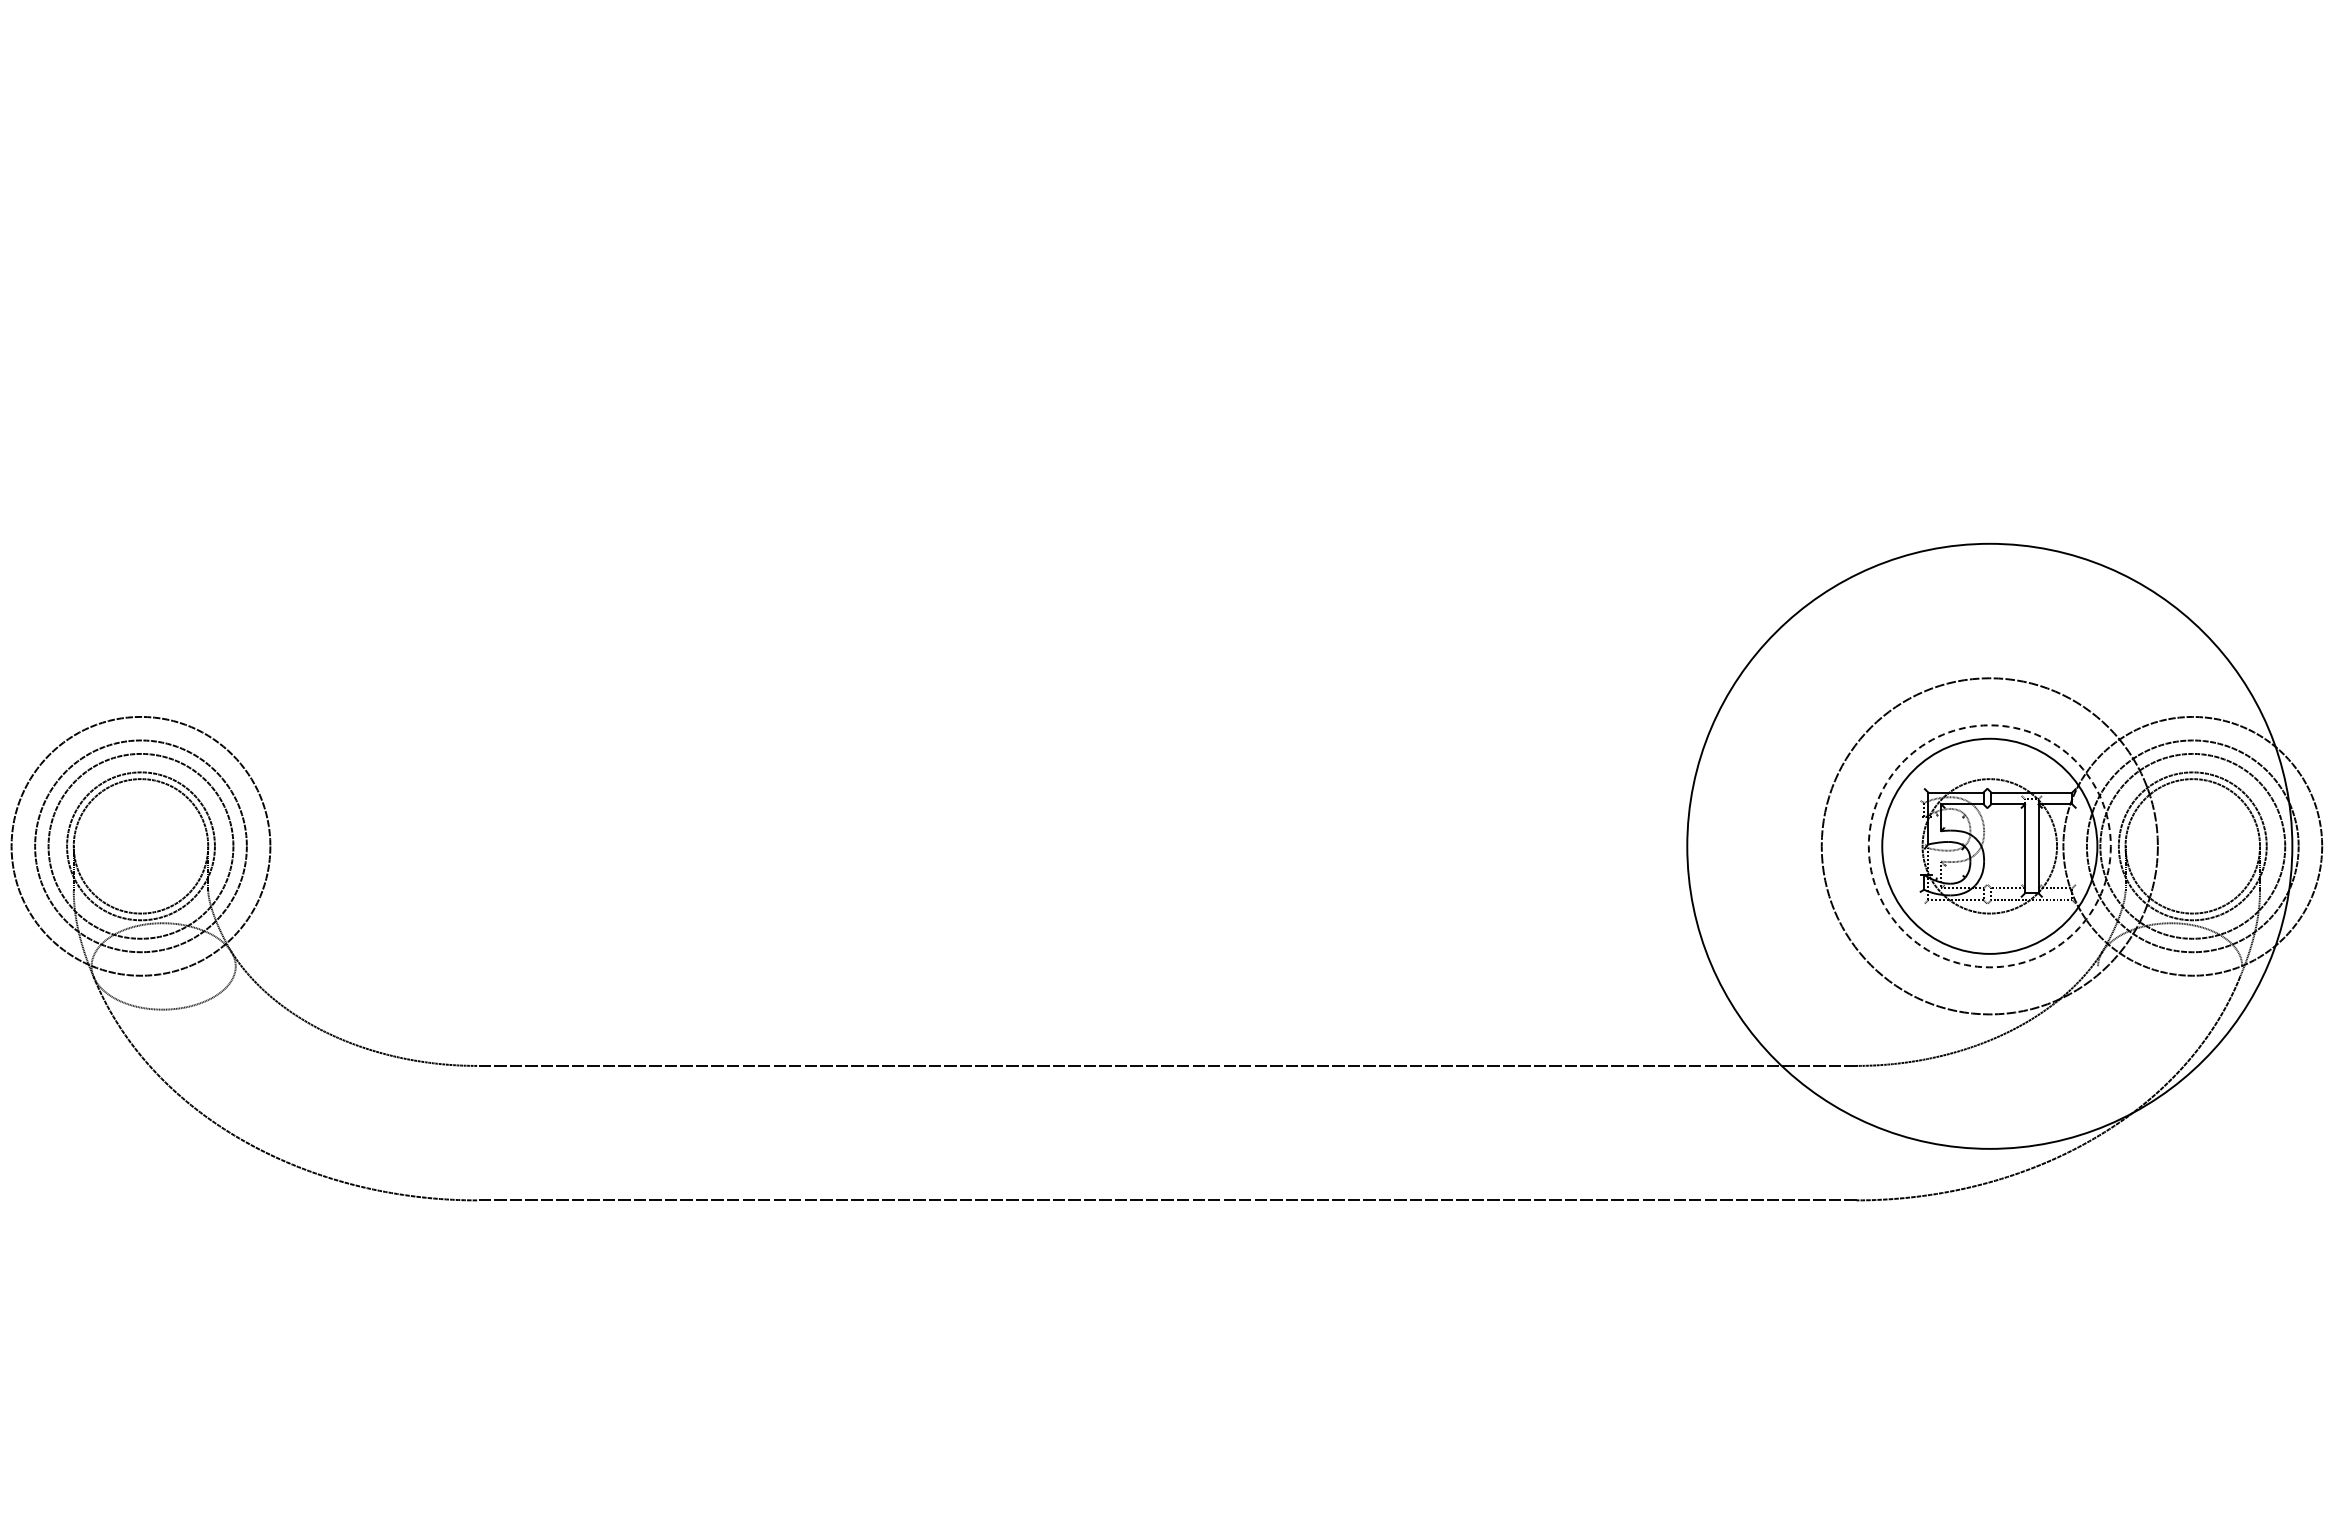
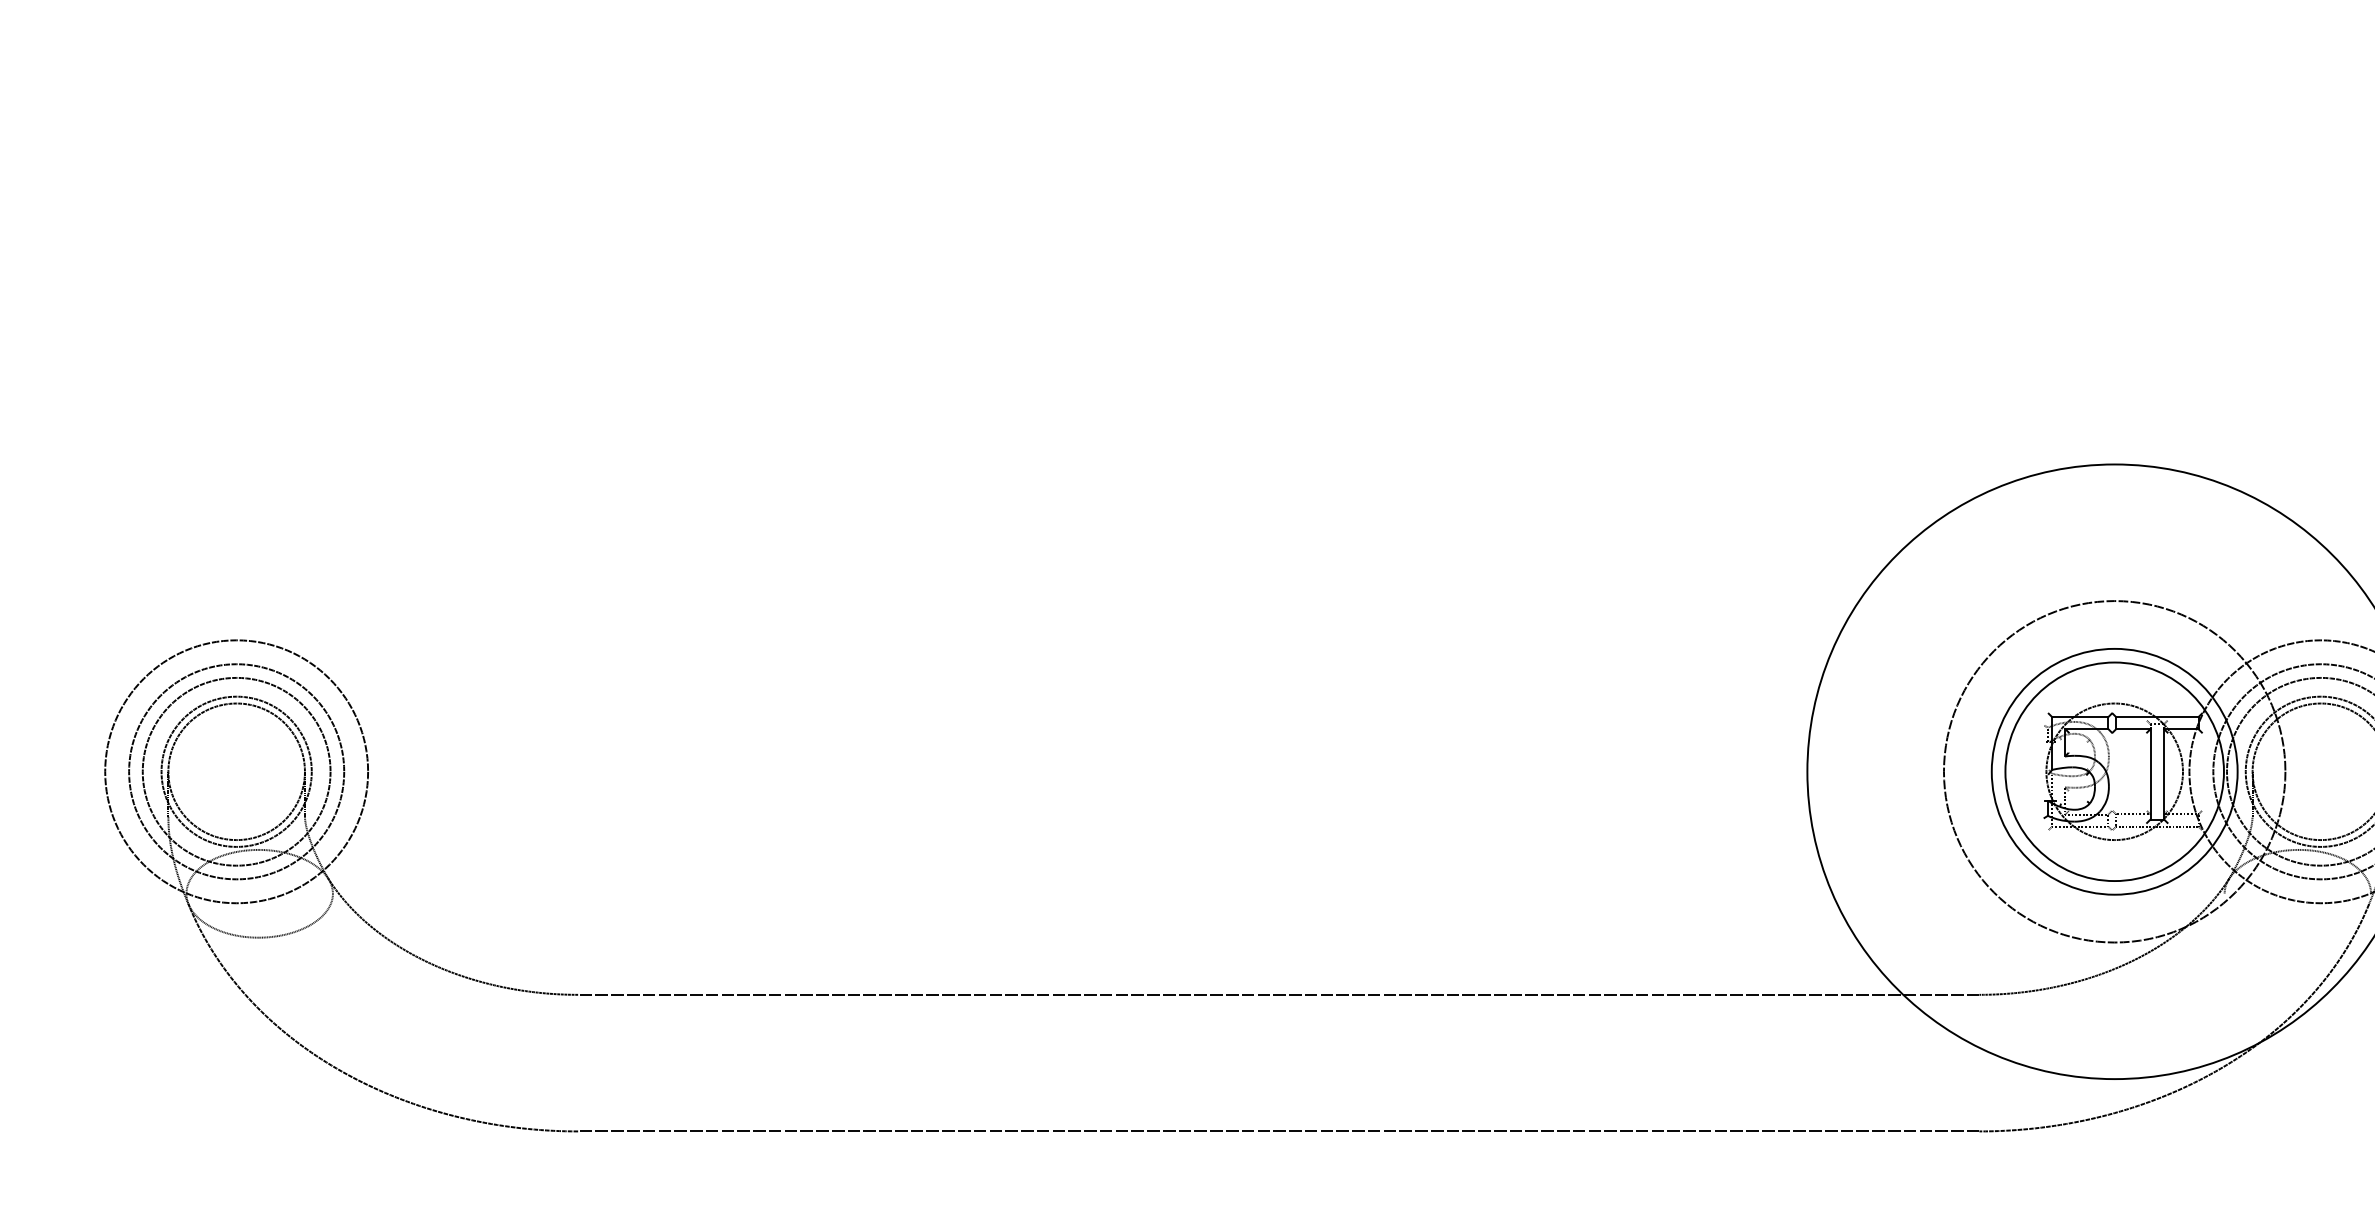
circle: (1989, 846) -> (2114, 771), dashed -> solid

